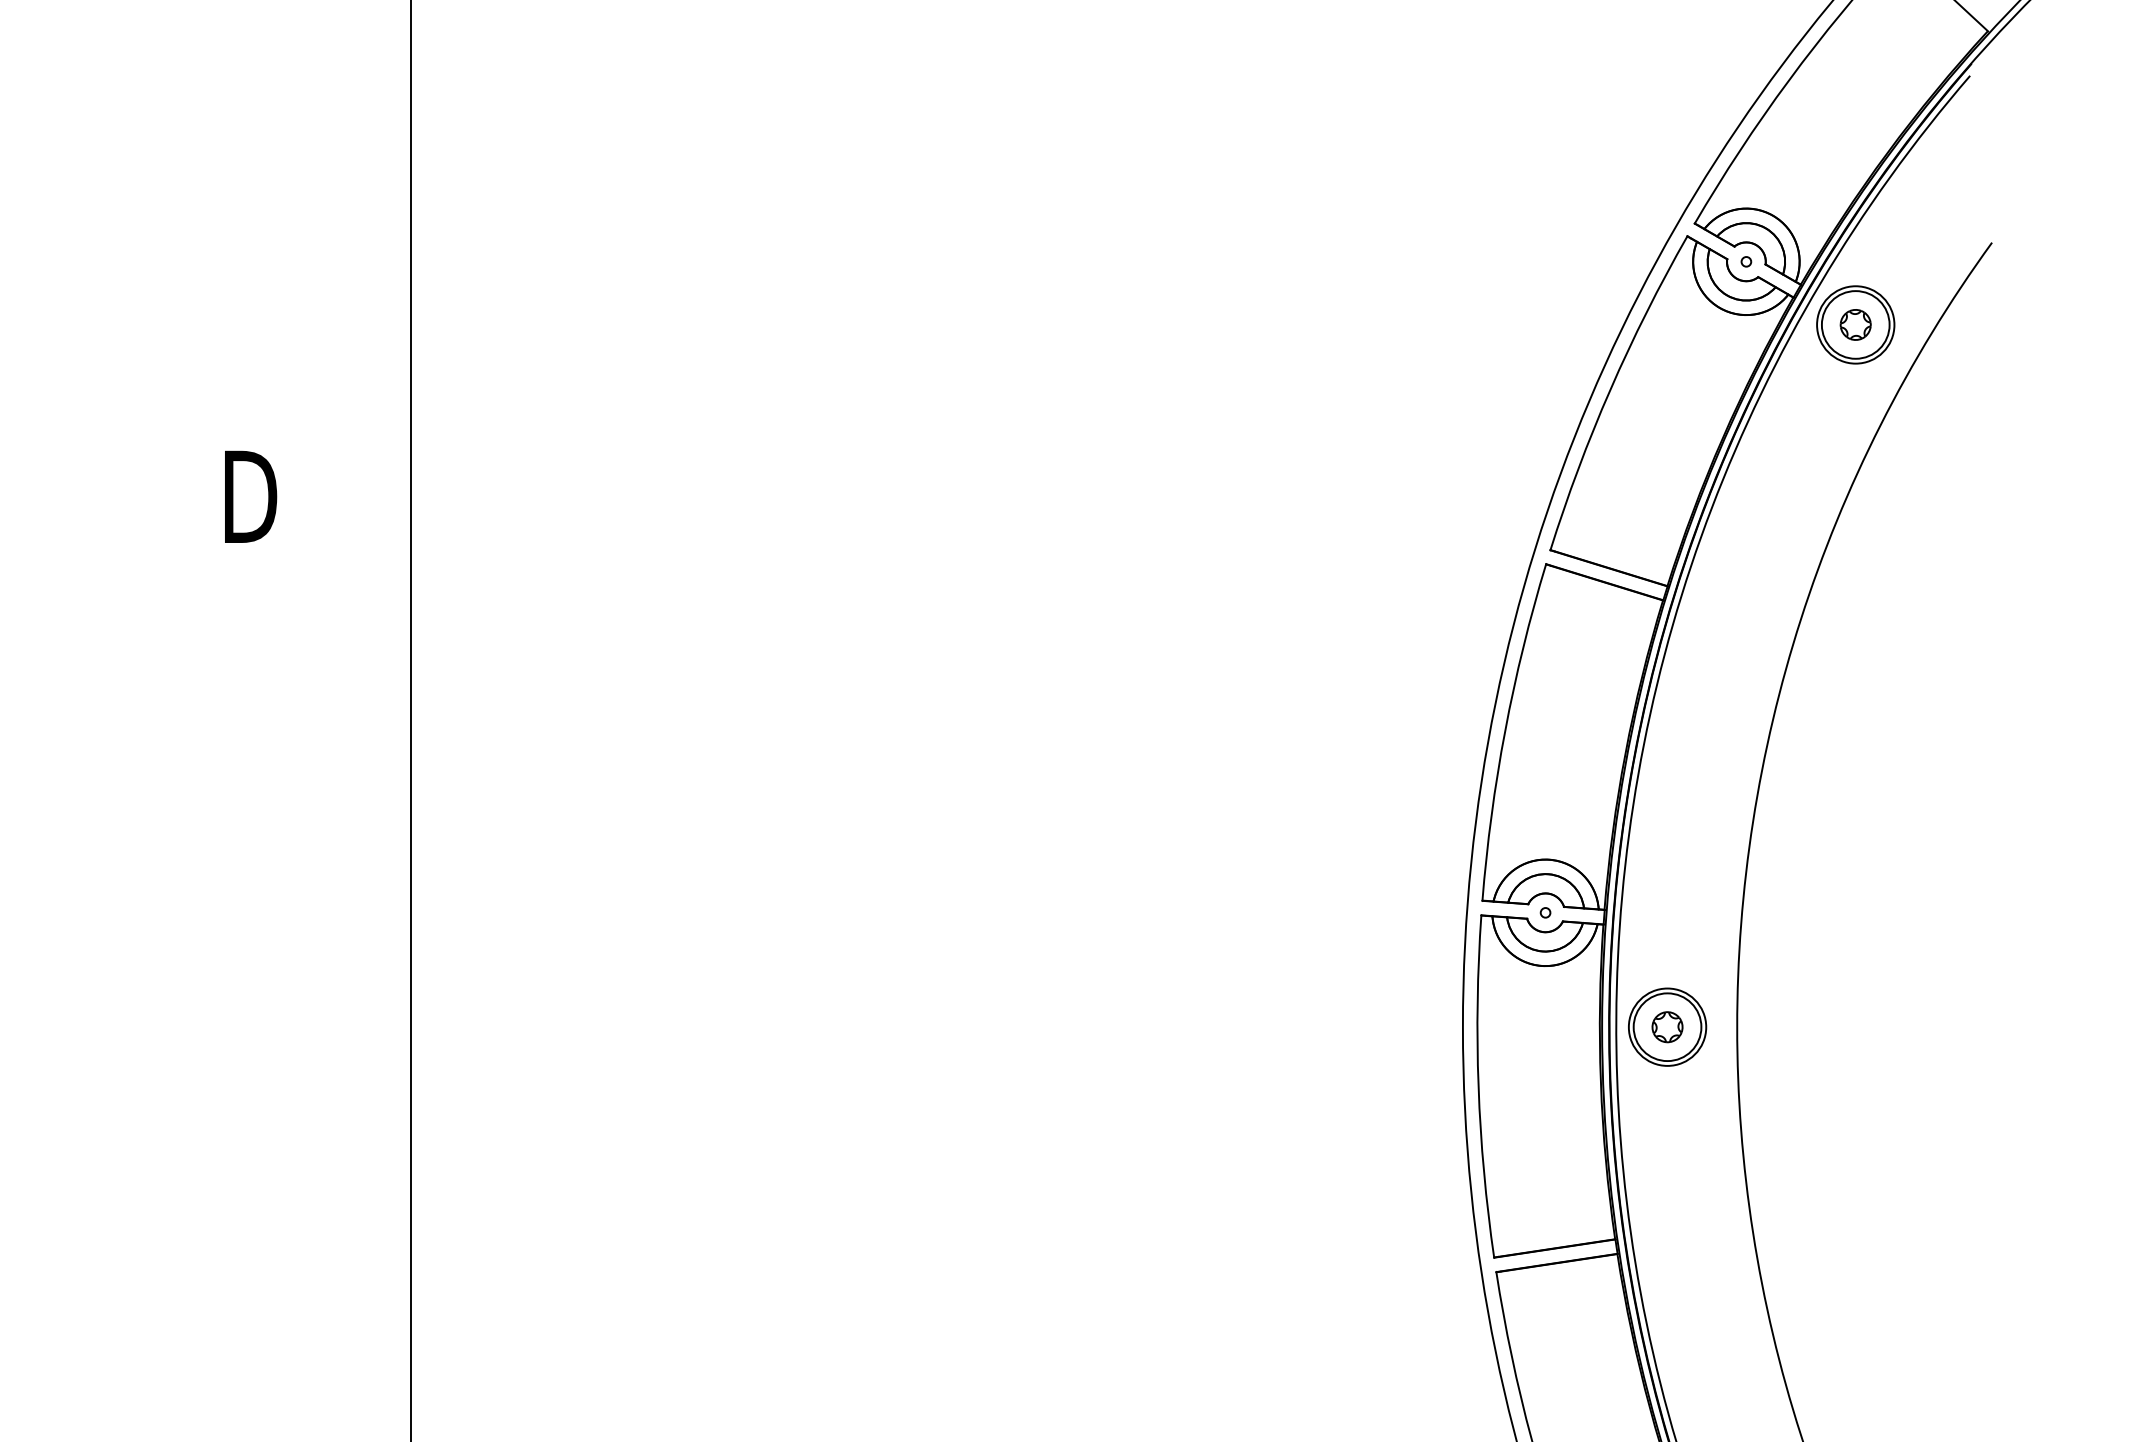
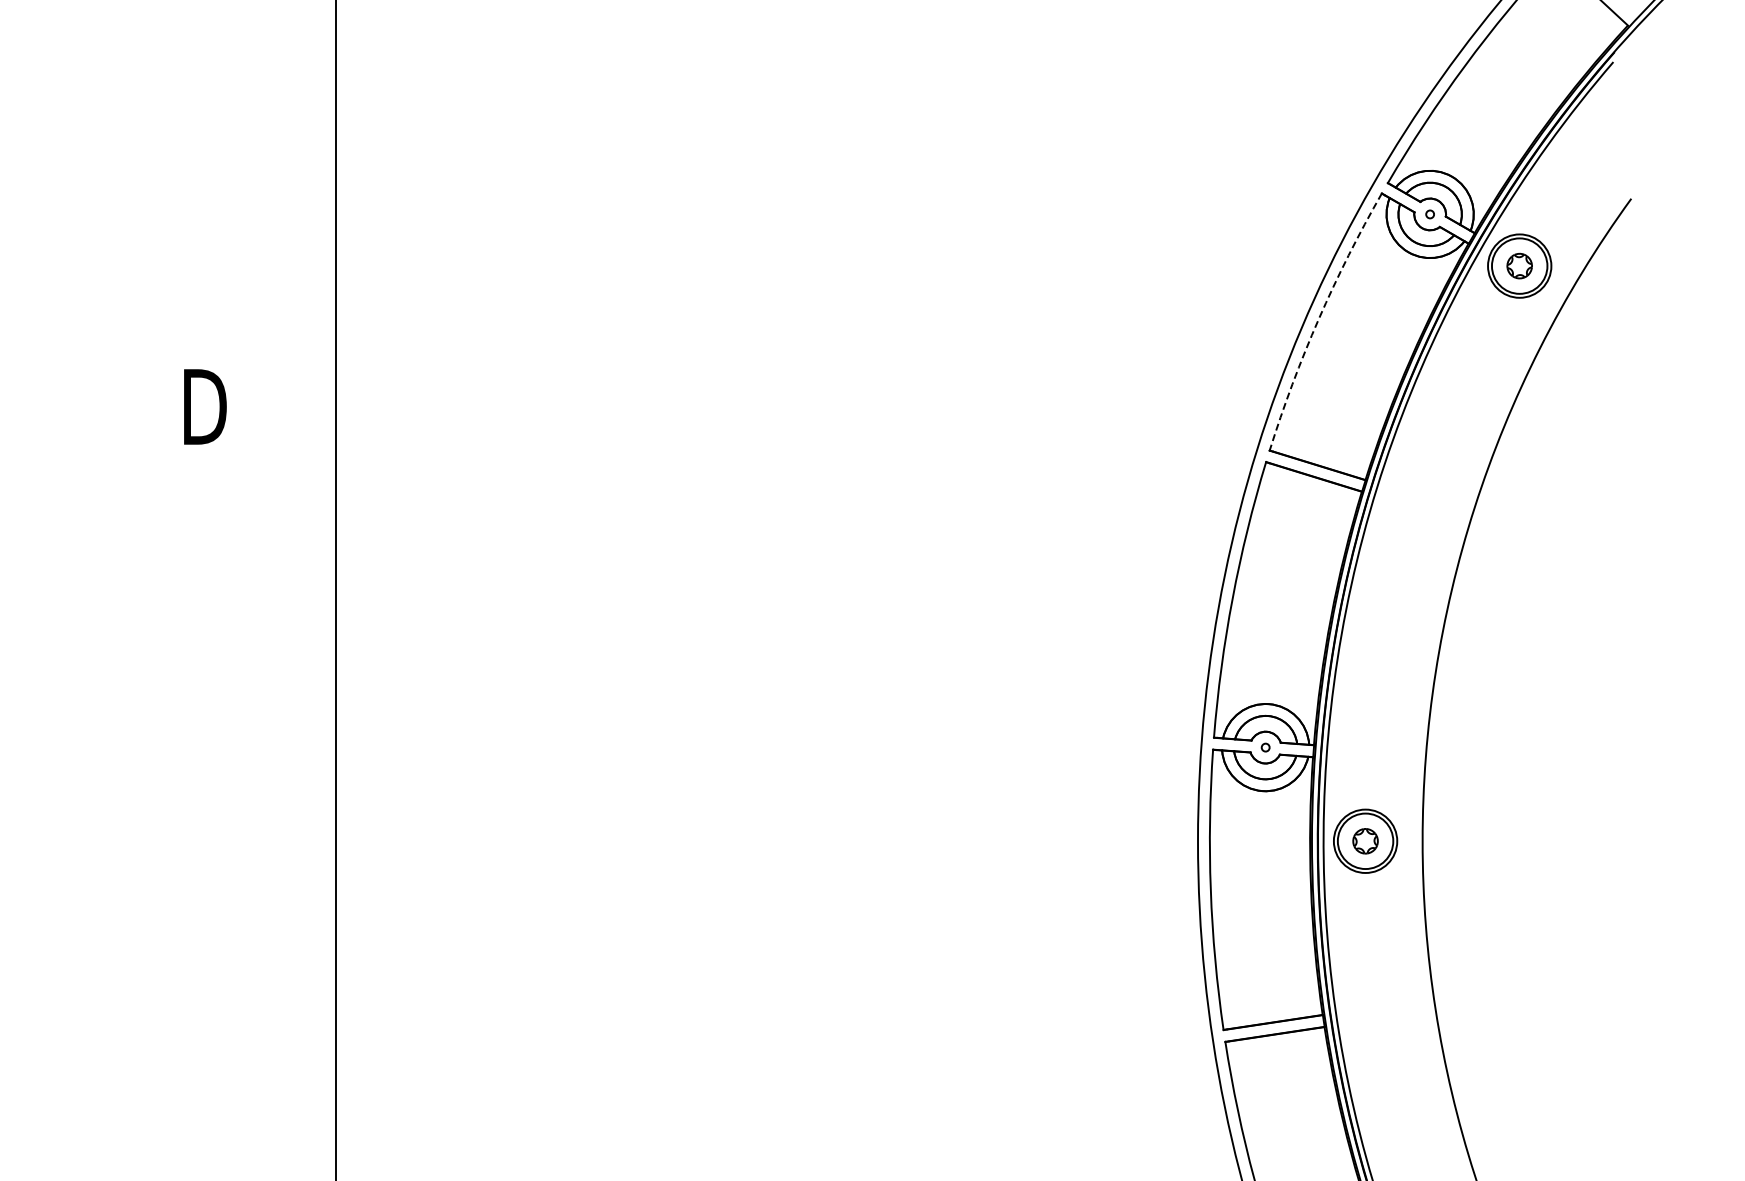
arc: (1610, 390) -> (1318, 319), solid -> dashed

